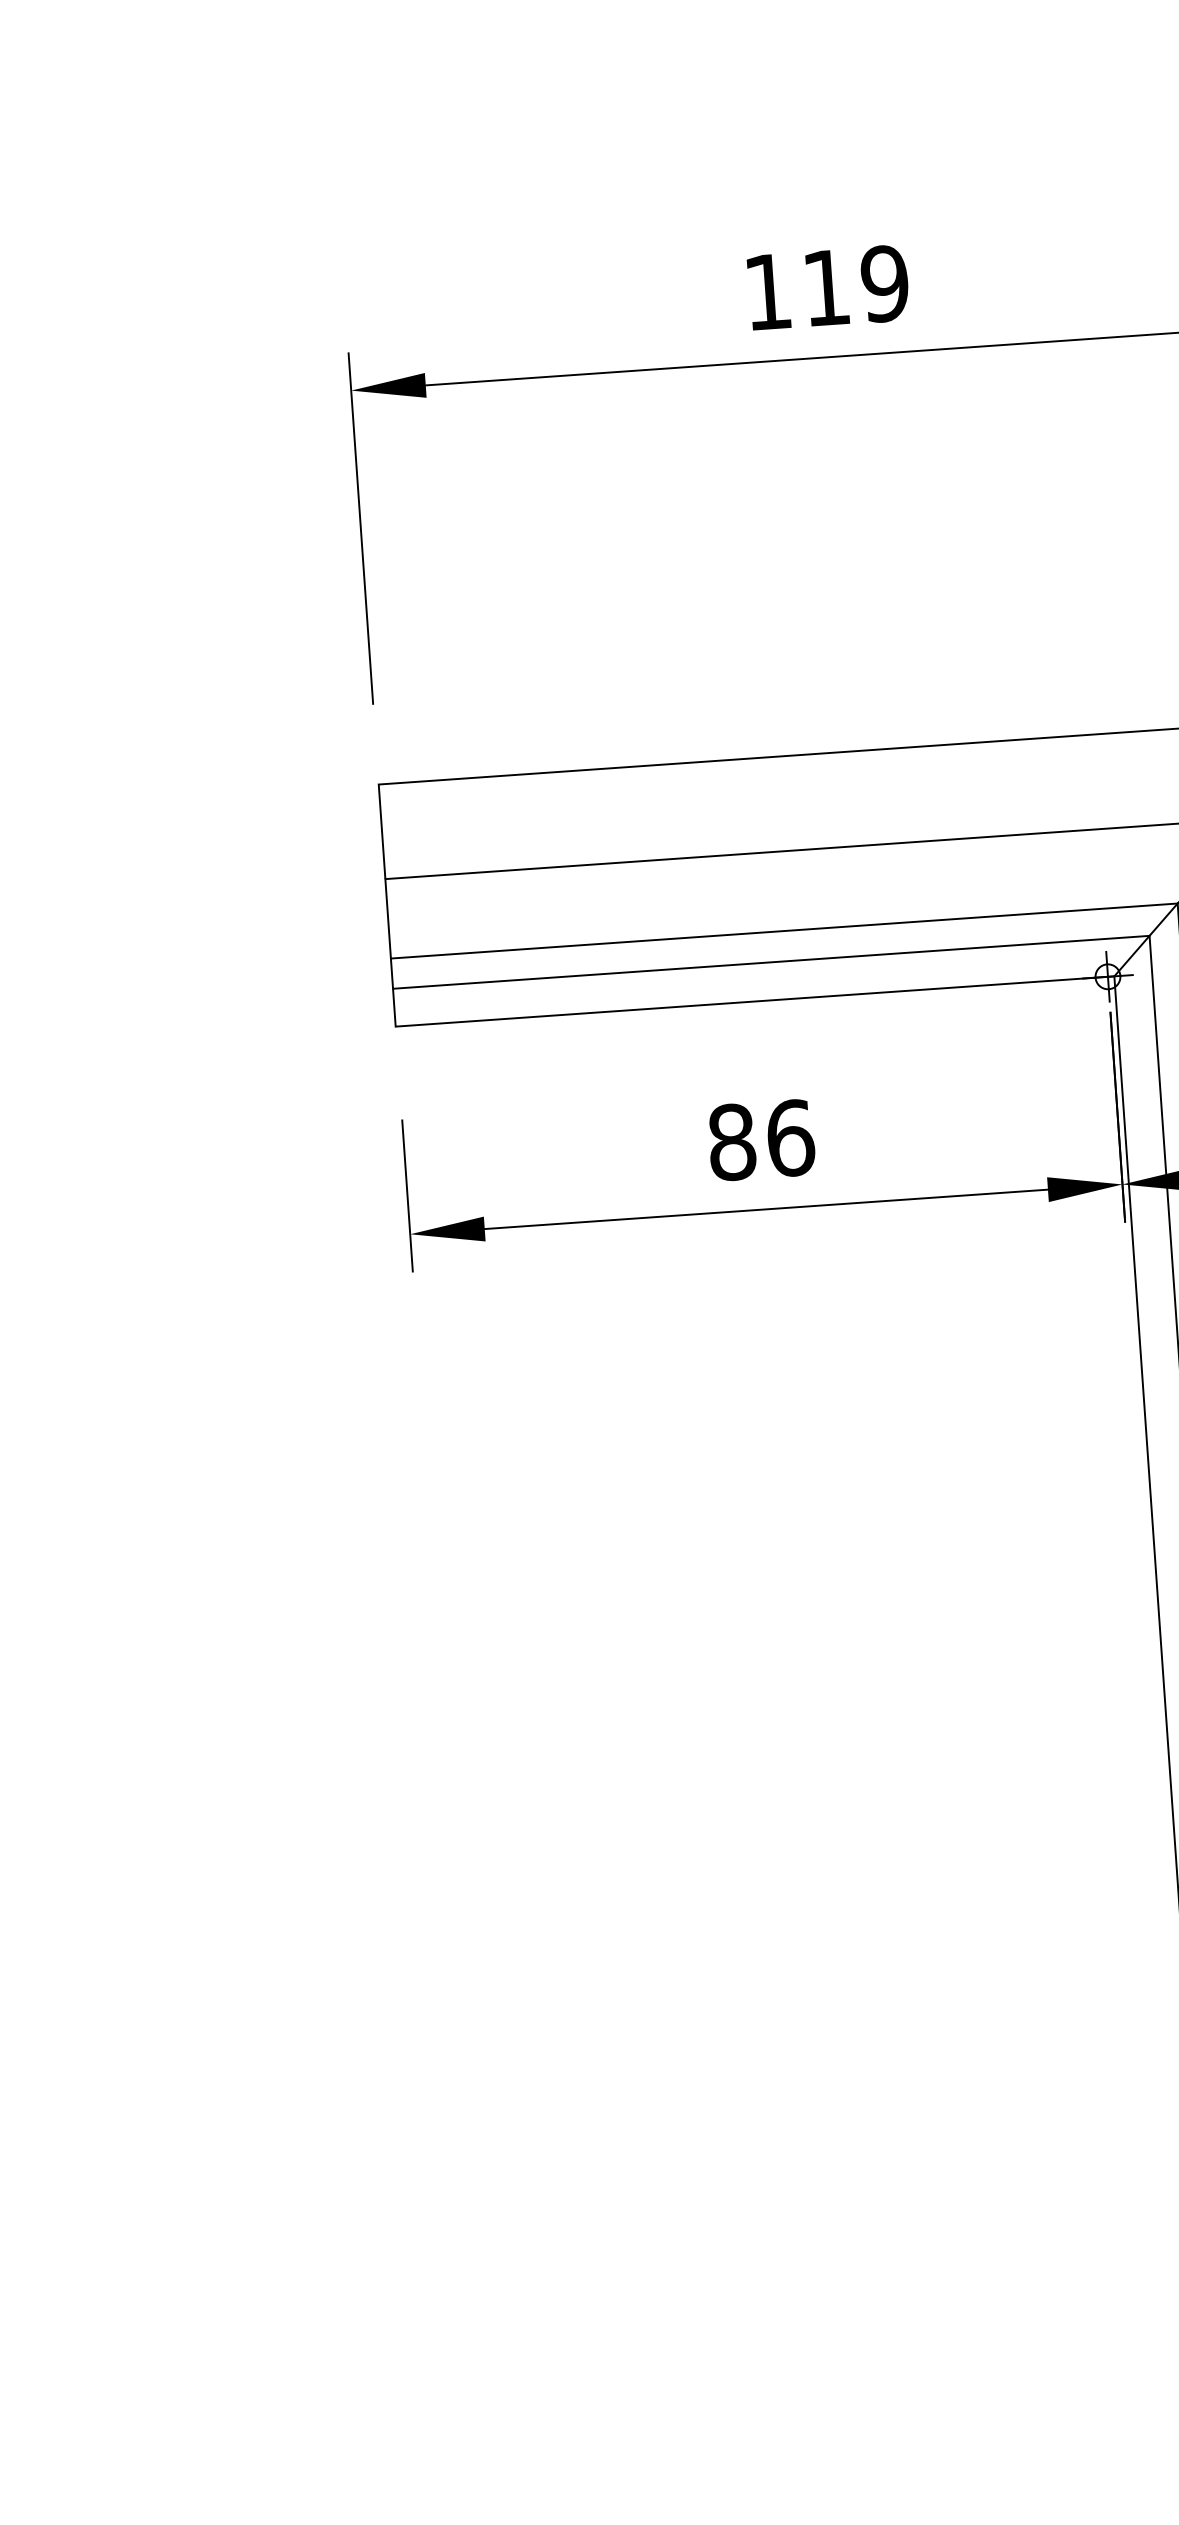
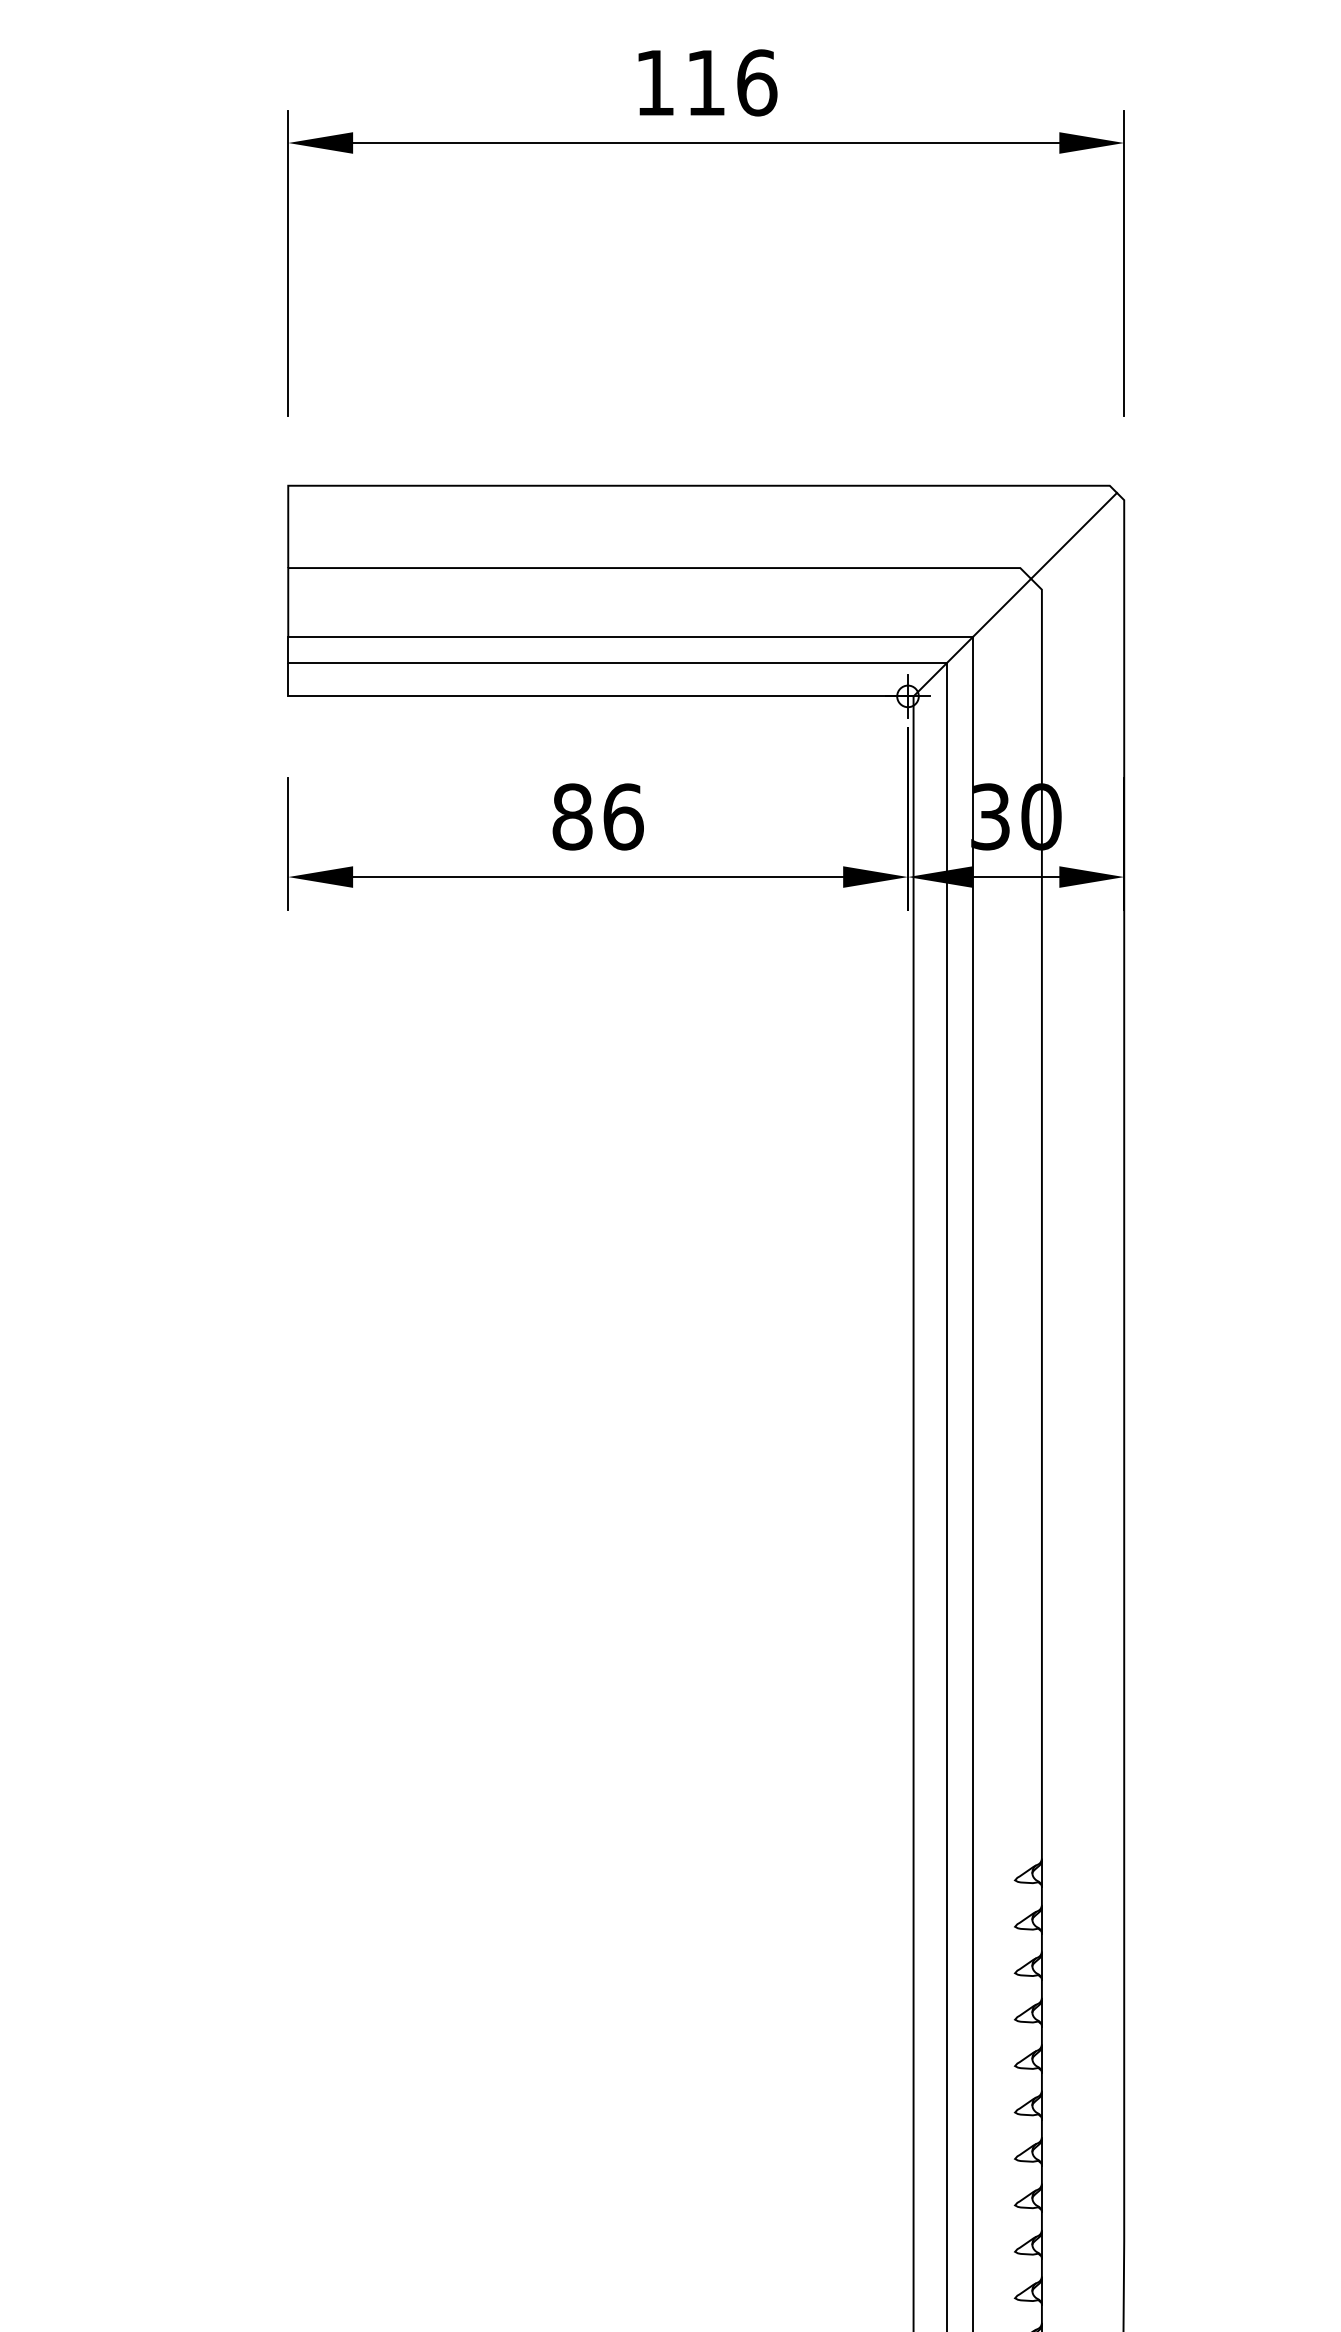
text: (884, 283) -> (756, 82), 119 -> 116

